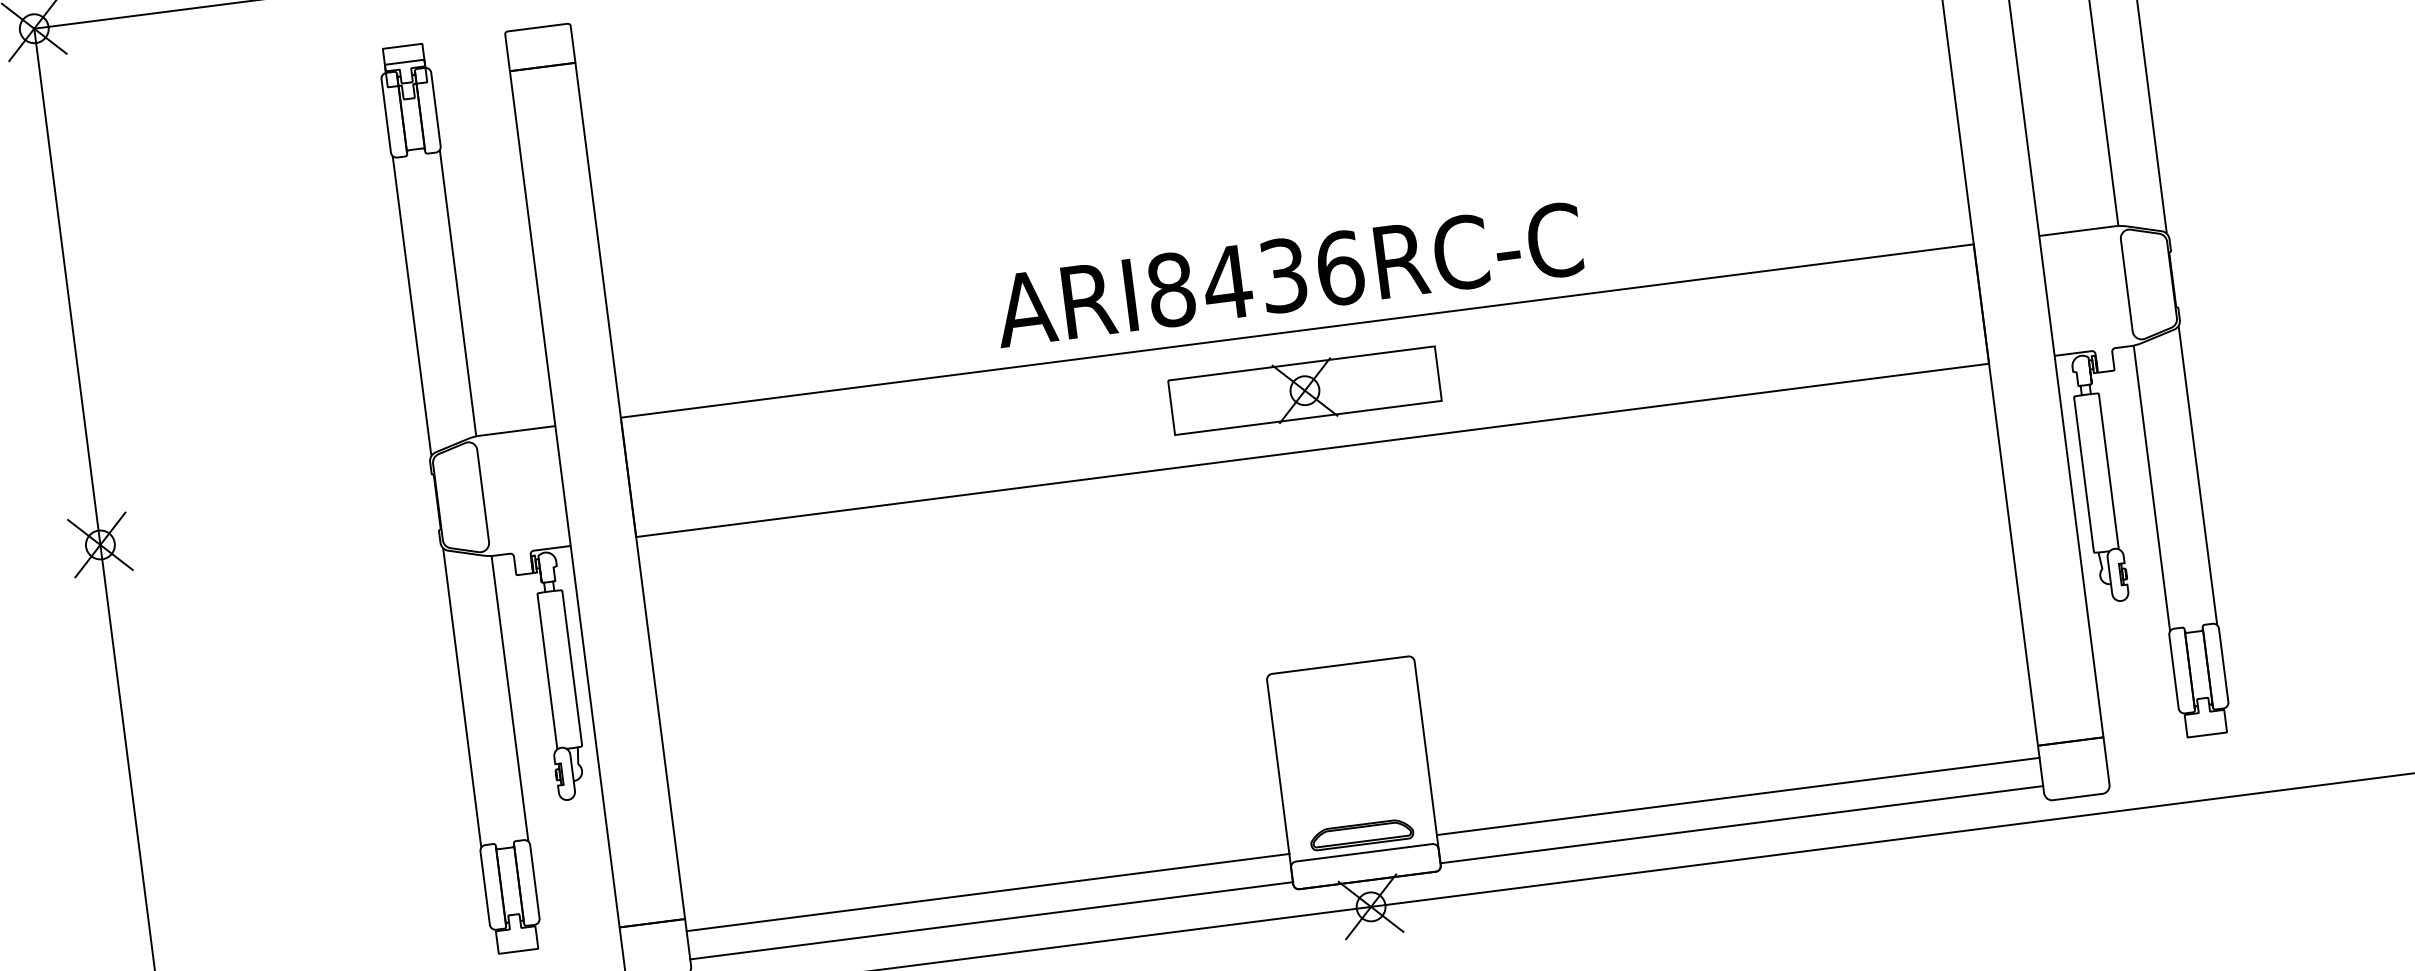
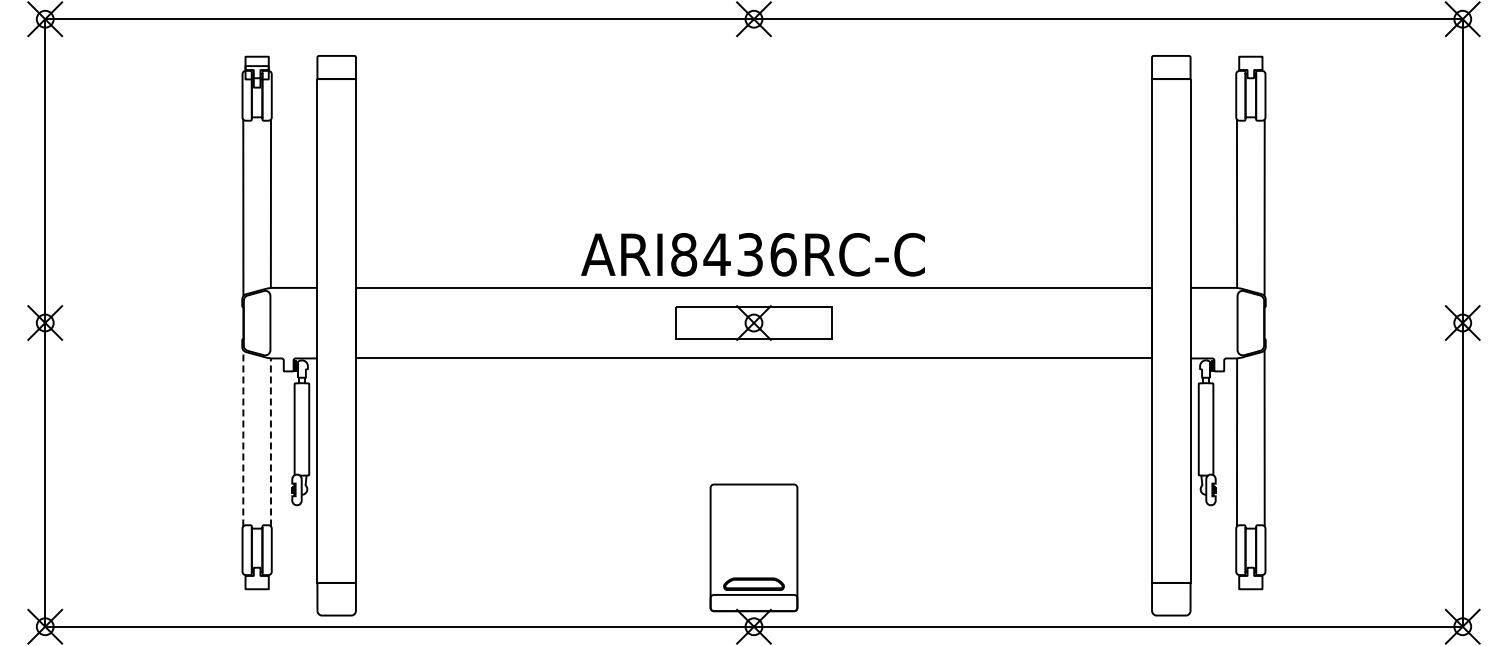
line: (462, 696) -> (243, 437), solid -> dashed
line: (509, 697) -> (270, 441), solid -> dashed
line: (1737, 797) -> (974, 590), removed
line: (1741, 824) -> (974, 606), removed
line: (986, 893) -> (532, 590), removed
line: (990, 920) -> (532, 606), removed

